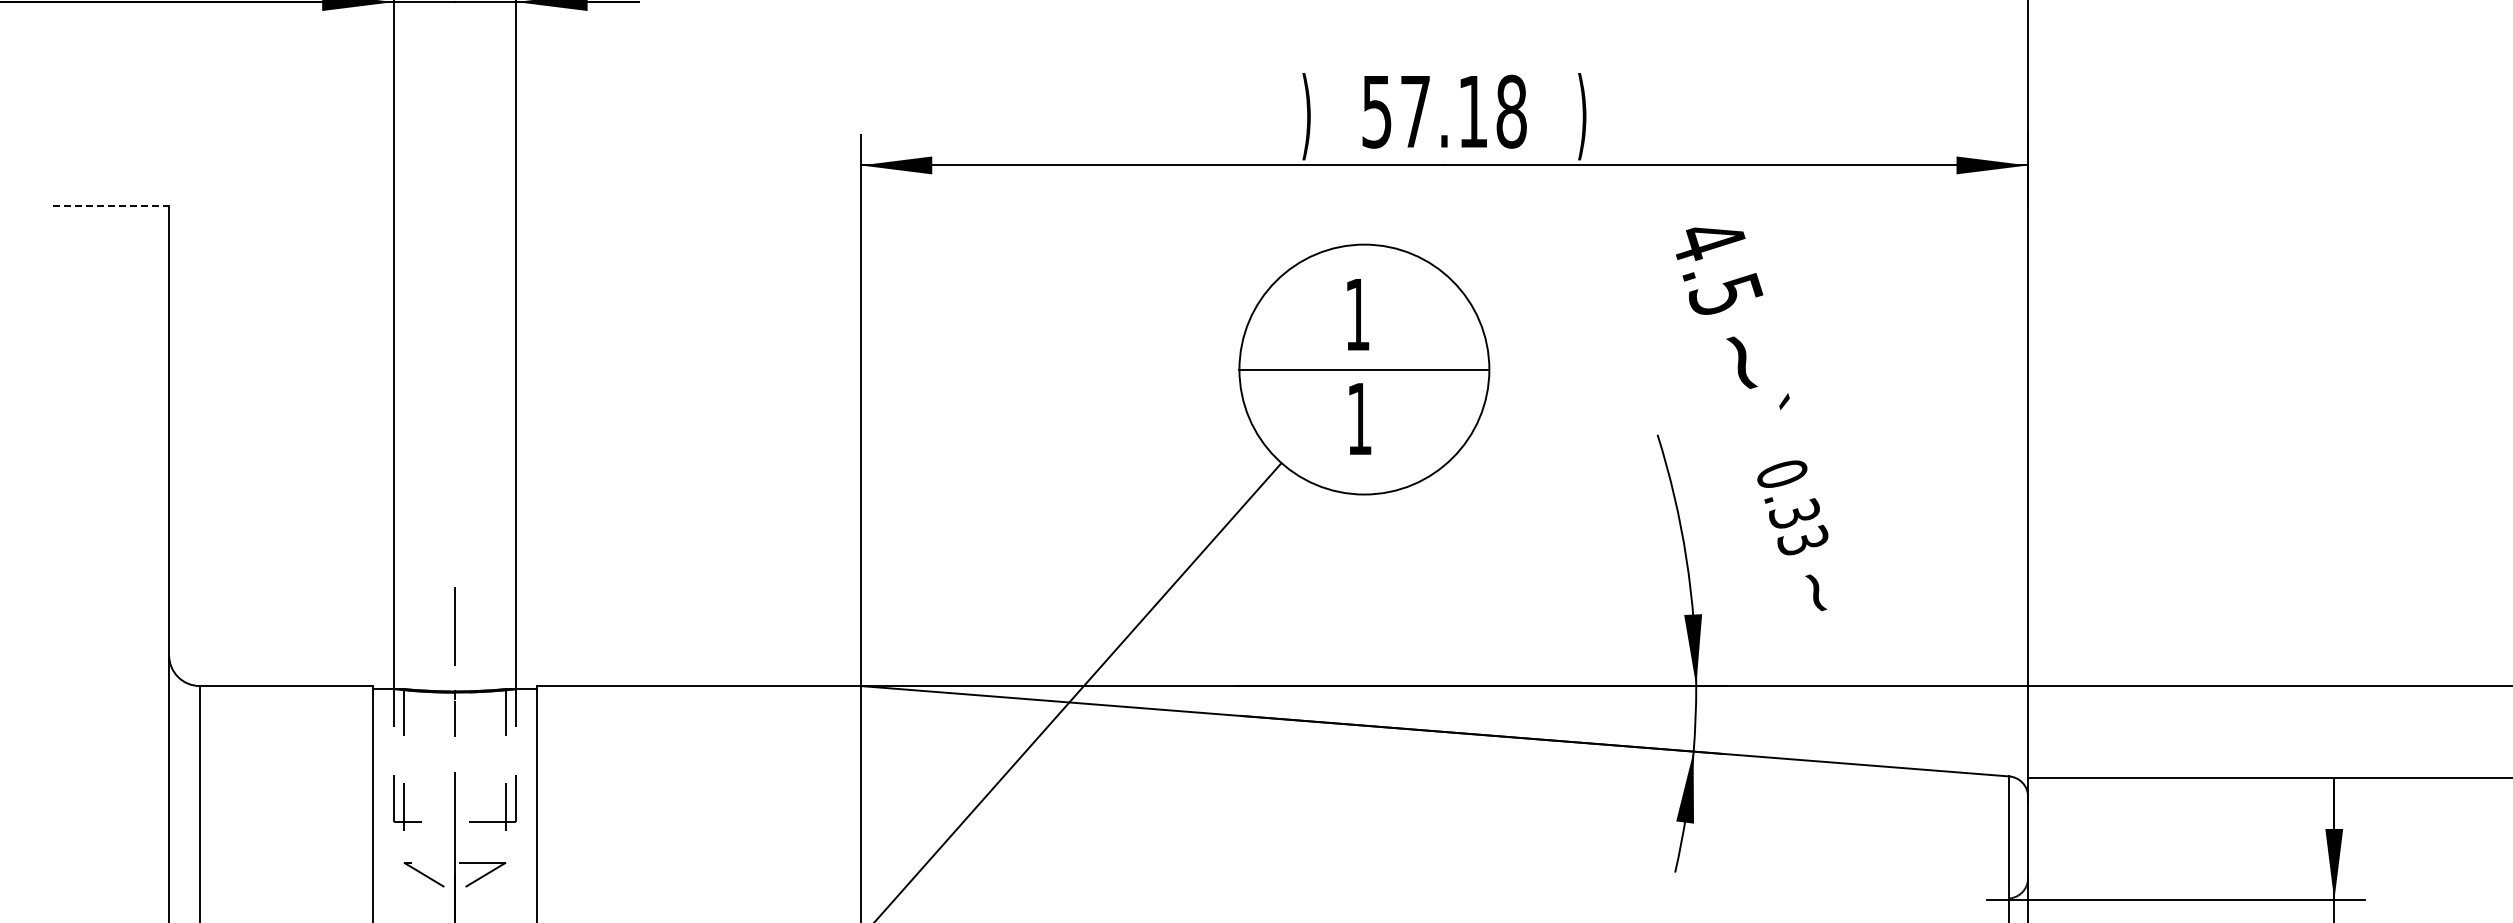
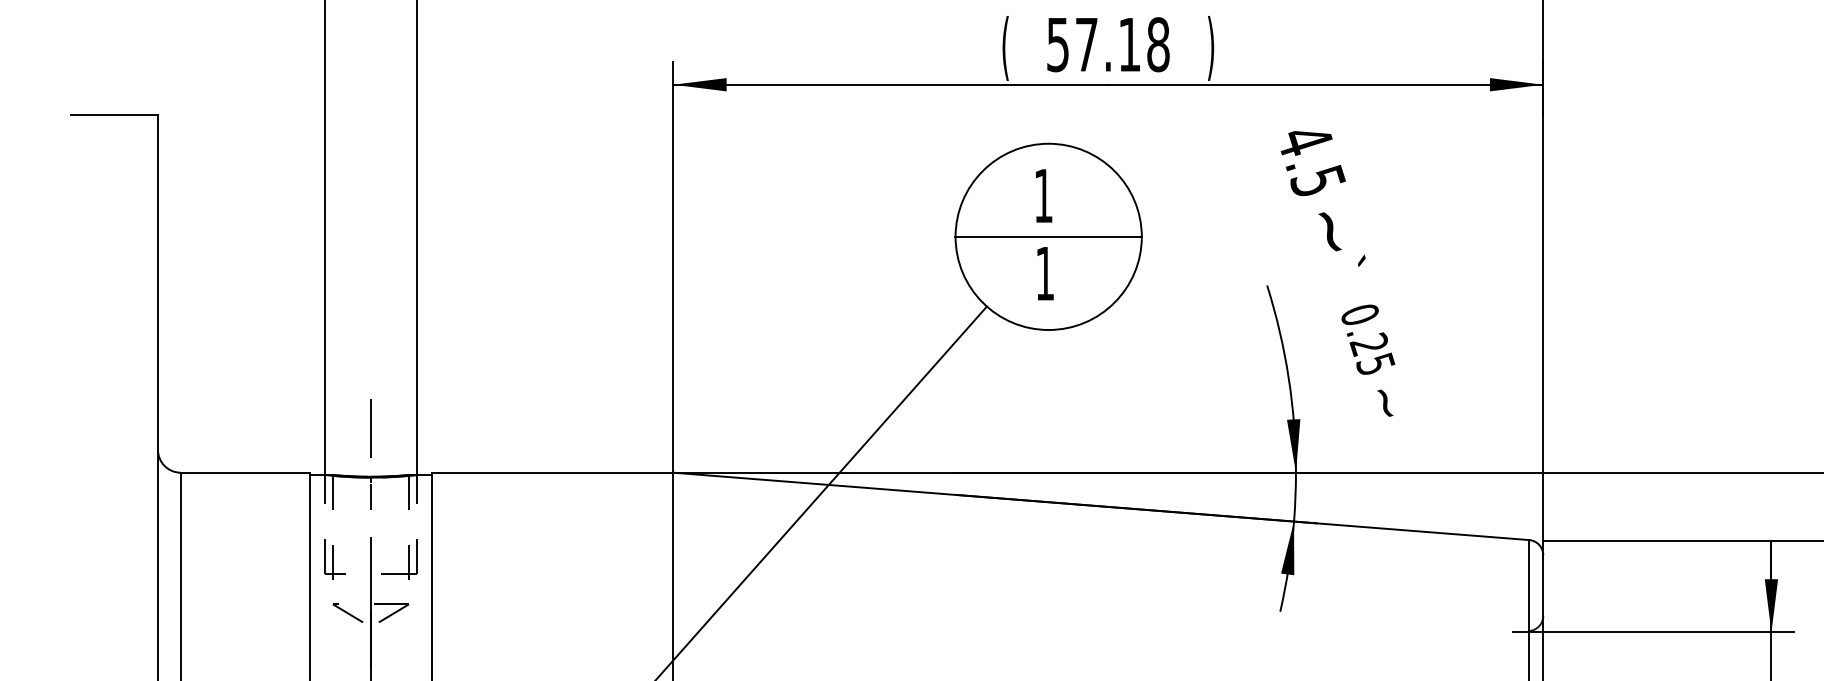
text: (1306, 116) -> (1005, 48), ) -> (
line: (111, 206) -> (115, 115), dashed -> solid
text: (1798, 526) -> (1372, 353), 0.33 -> 0.25

